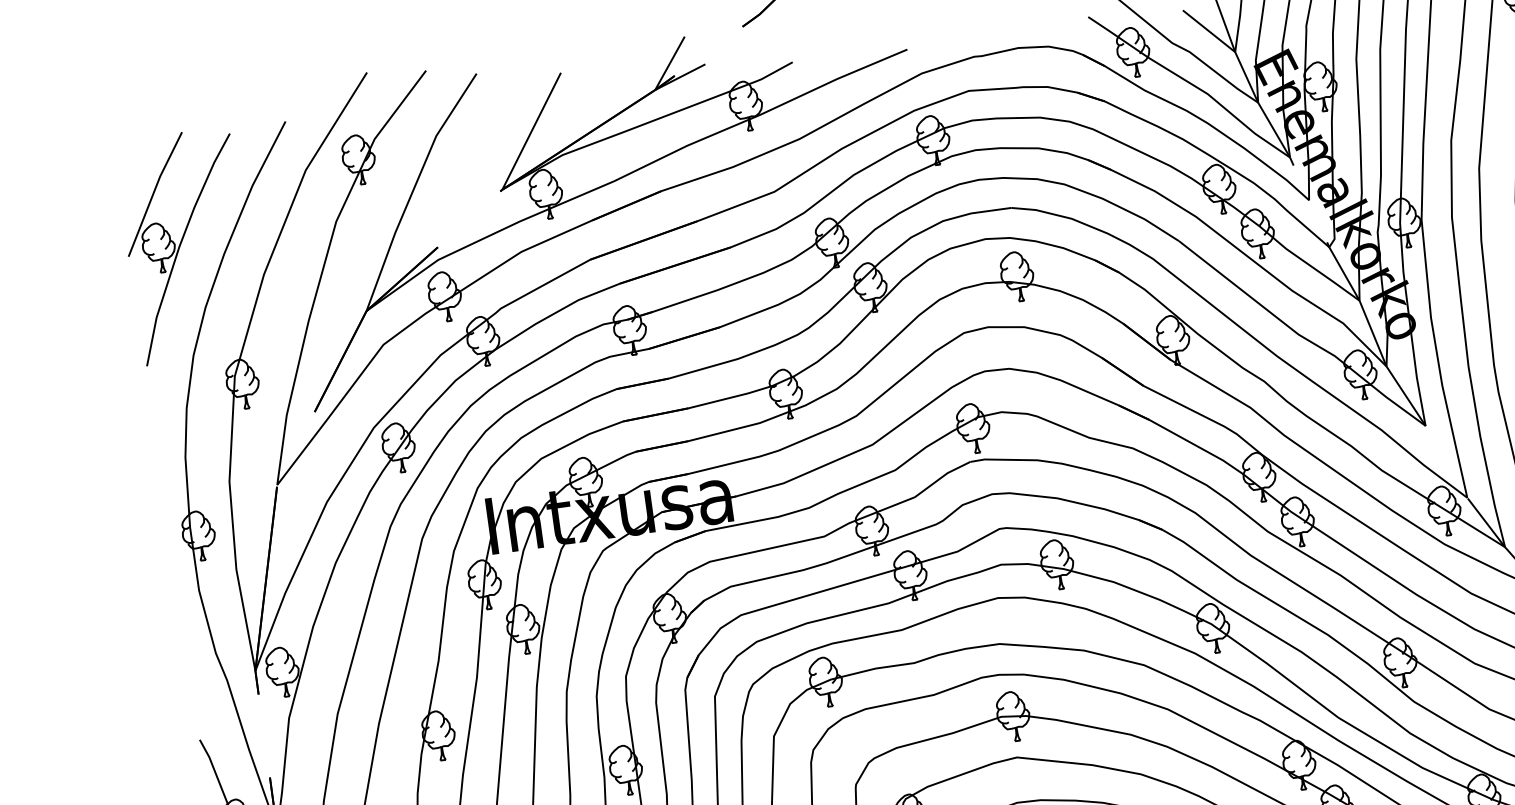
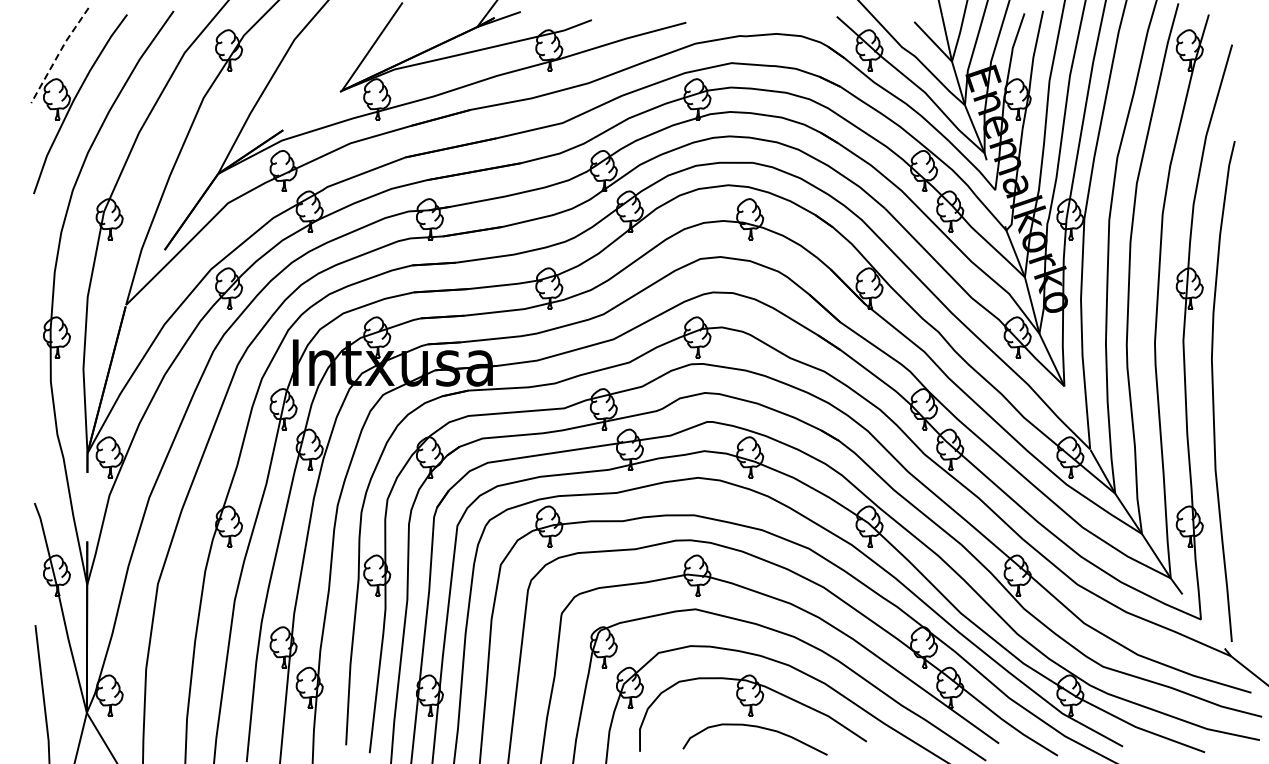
line: (153, 193) -> (58, 54), solid -> dashed

